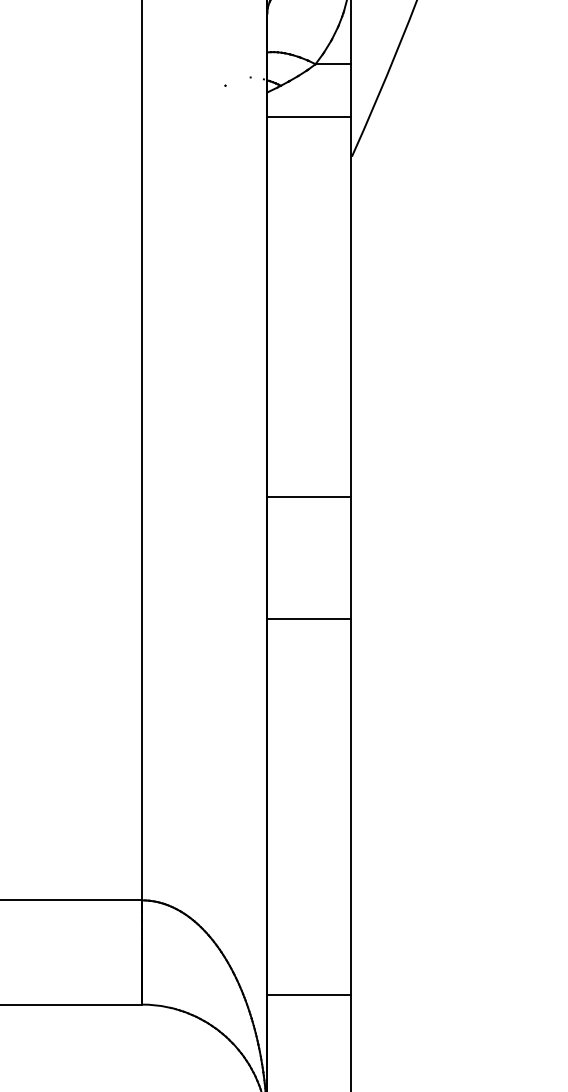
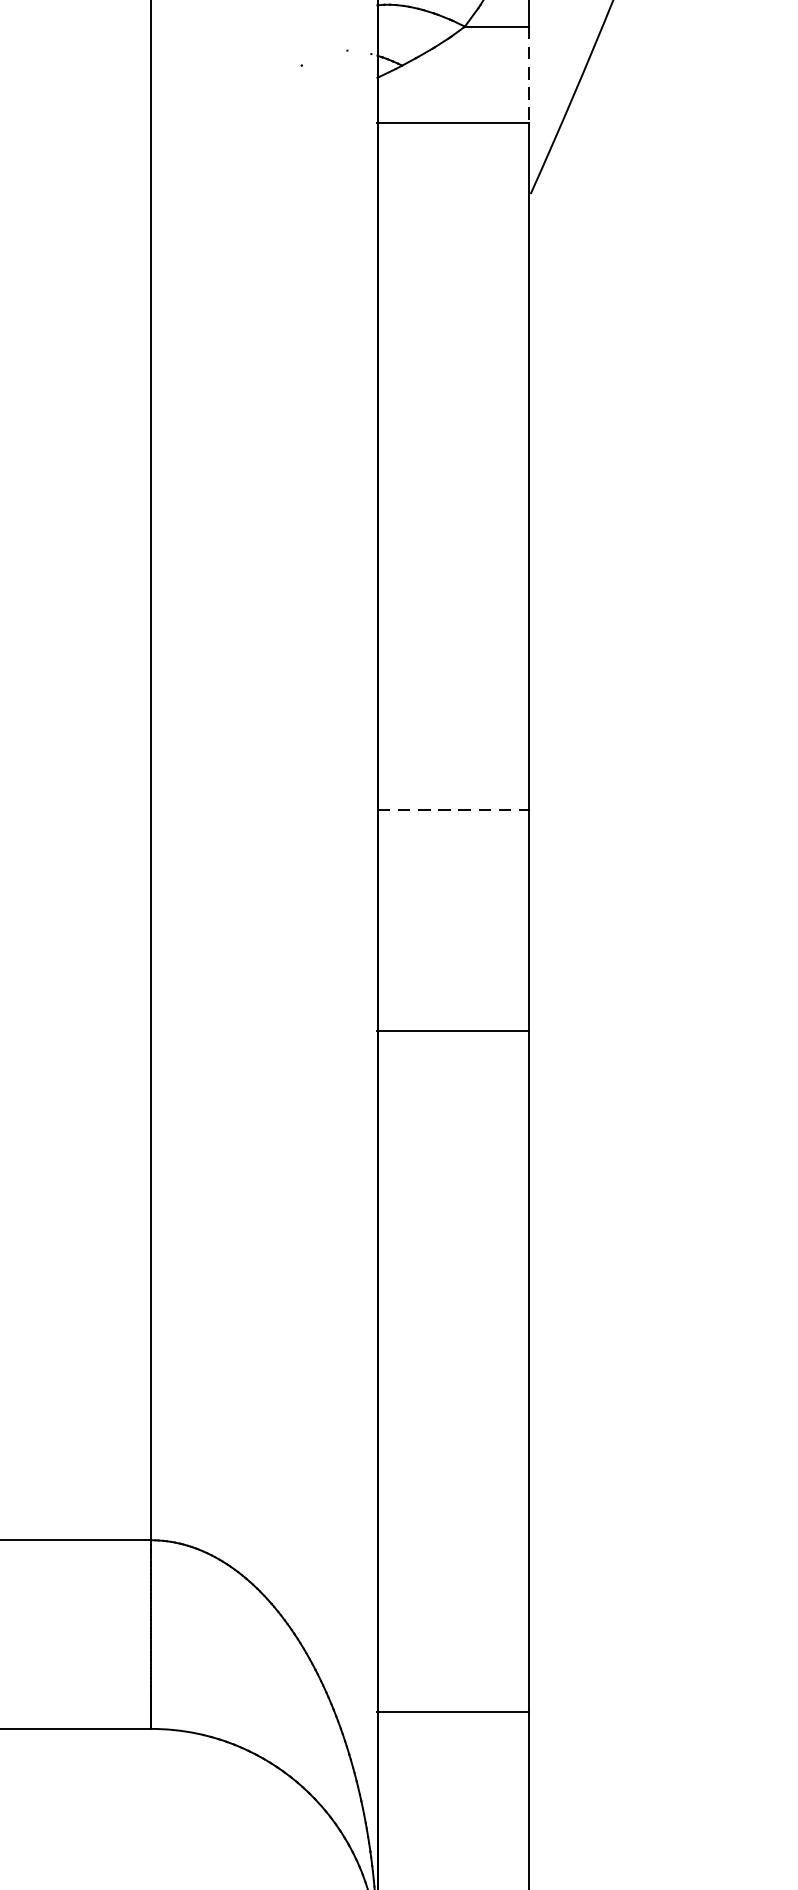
line: (350, 90) -> (528, 74), solid -> dashed
line: (308, 497) -> (452, 810), solid -> dashed

